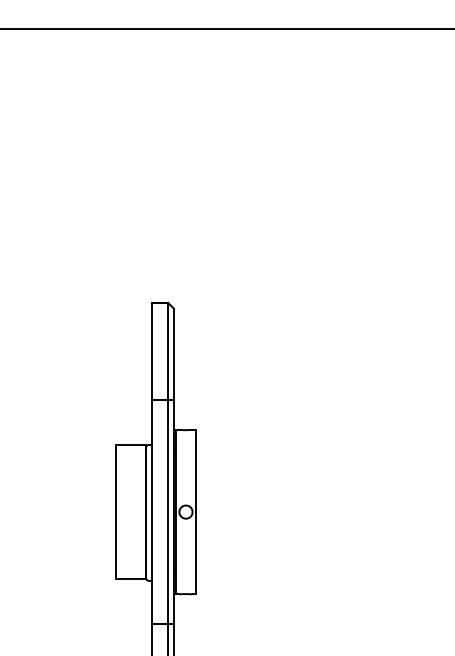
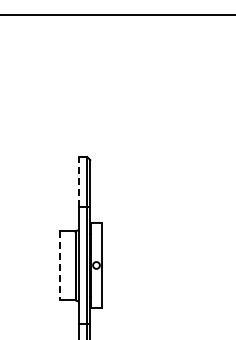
line: (151, 350) -> (78, 181), solid -> dashed
line: (116, 512) -> (60, 265), solid -> dashed

